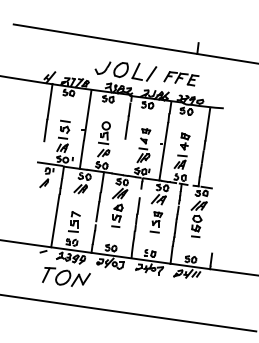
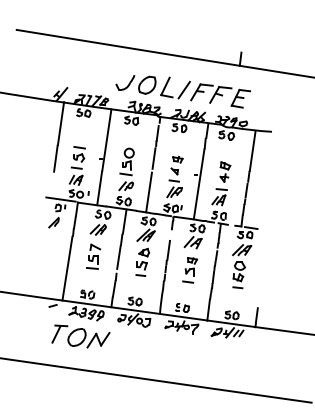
part: (181, 78) -> (220, 95), size x1.43
line: (122, 158) -> (148, 192), added
part: (74, 221) -> (93, 256), moved

